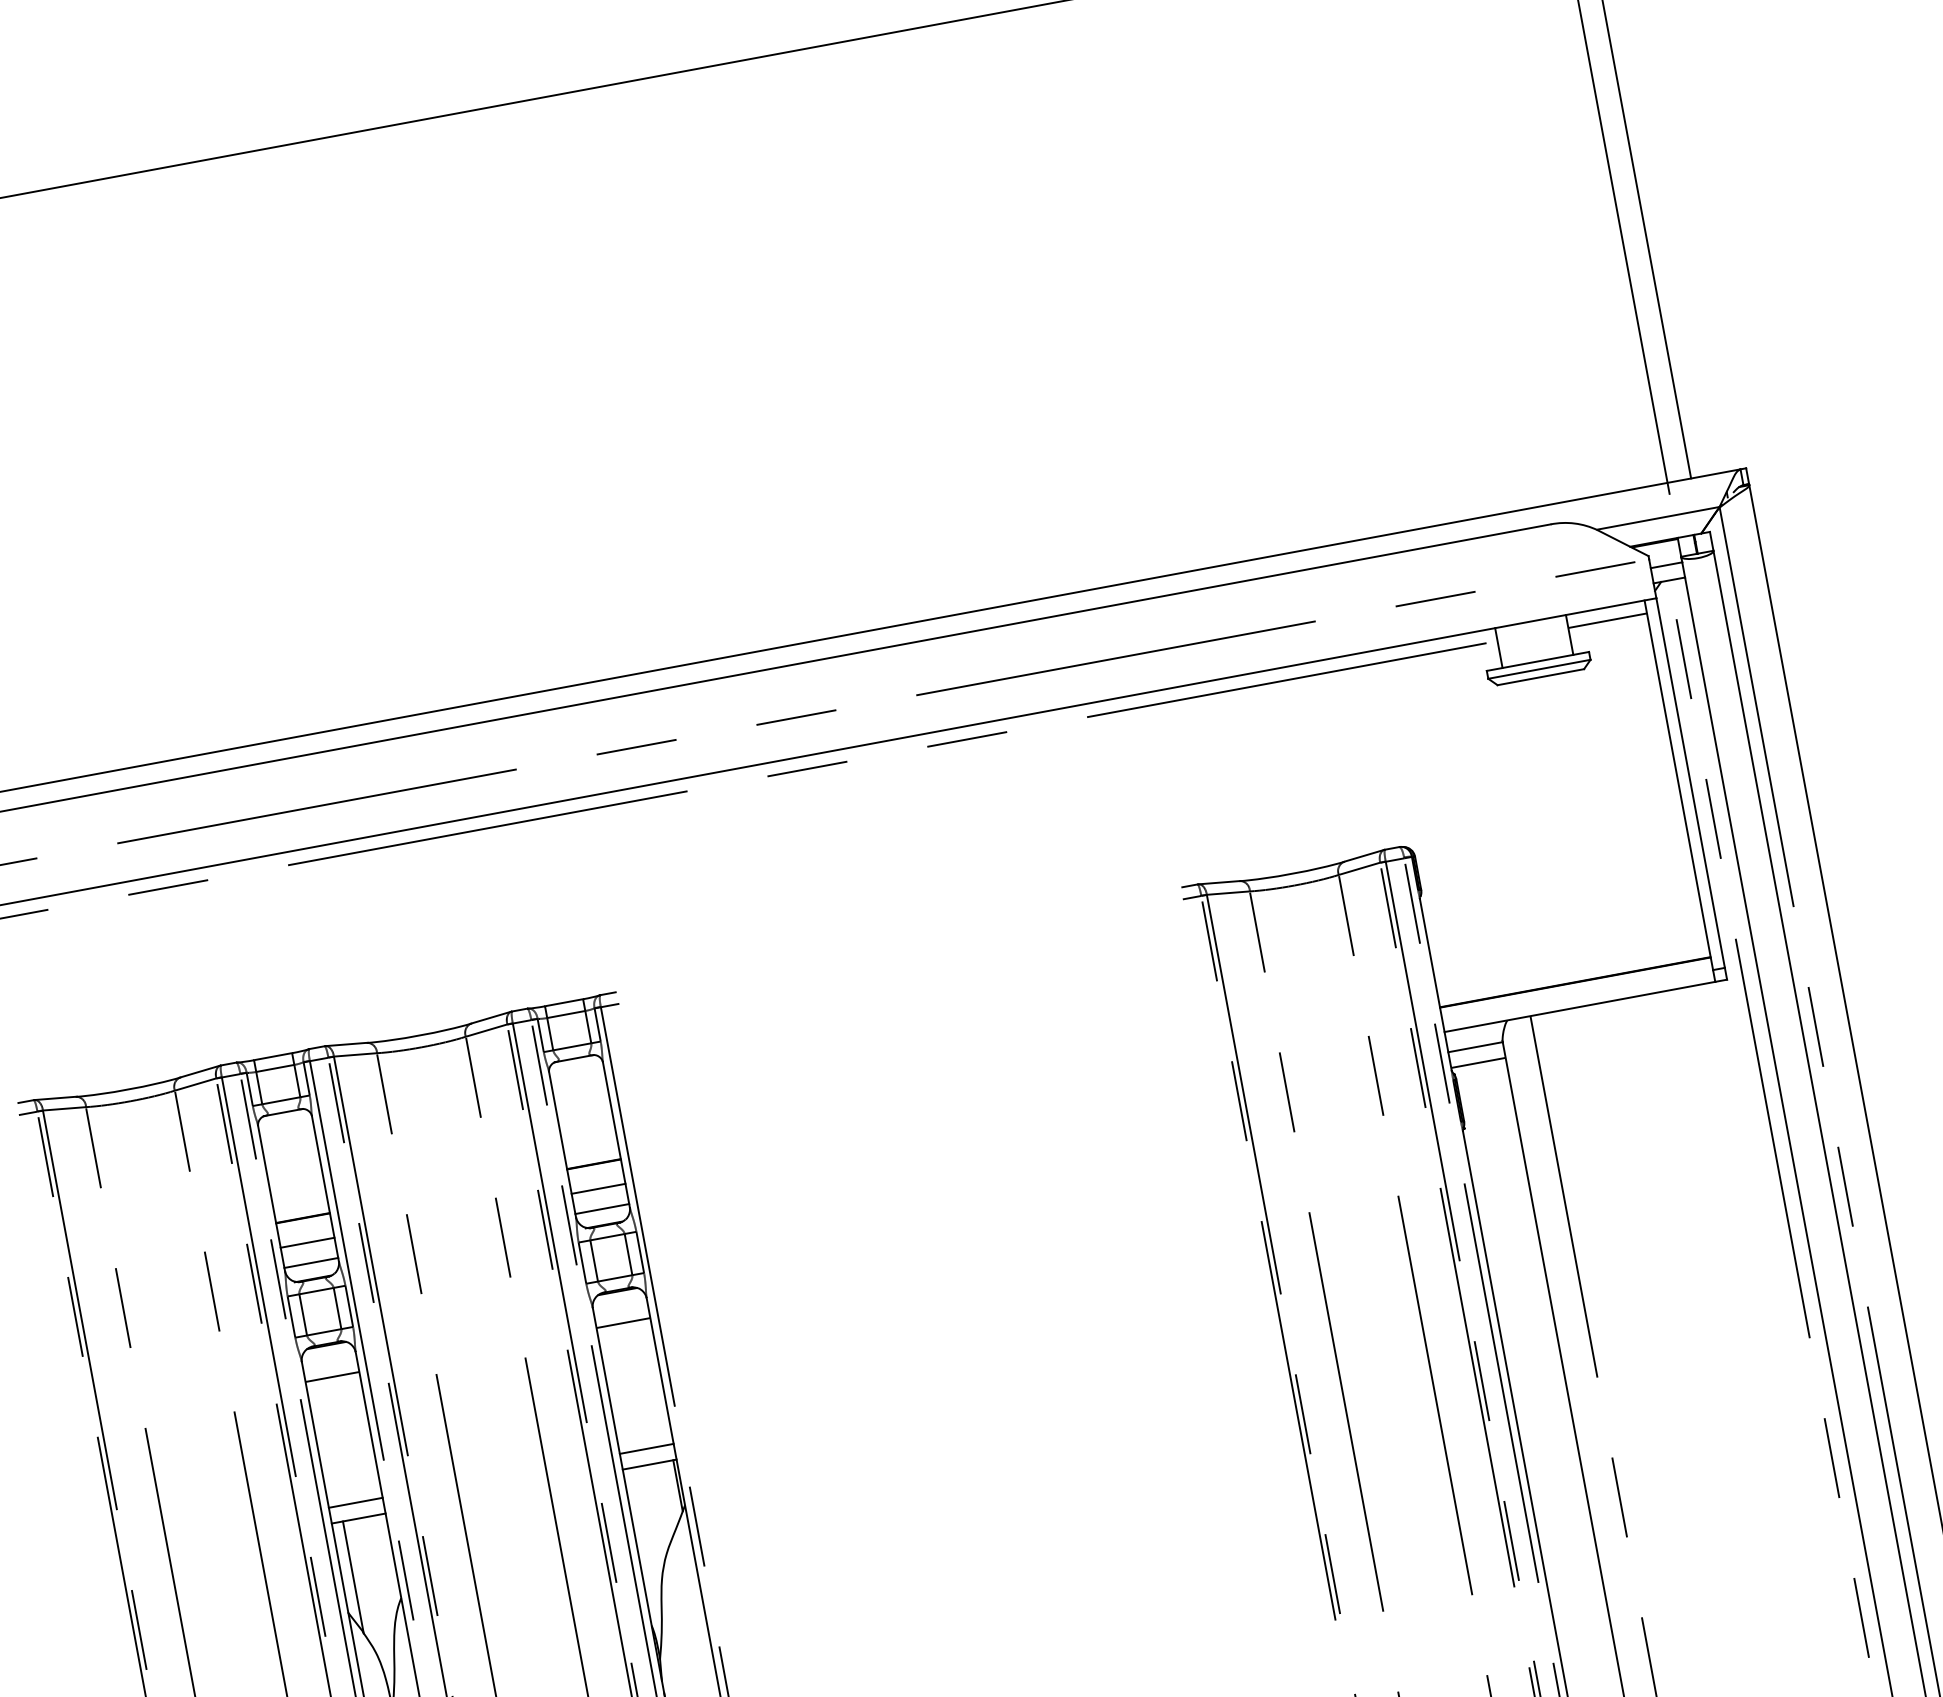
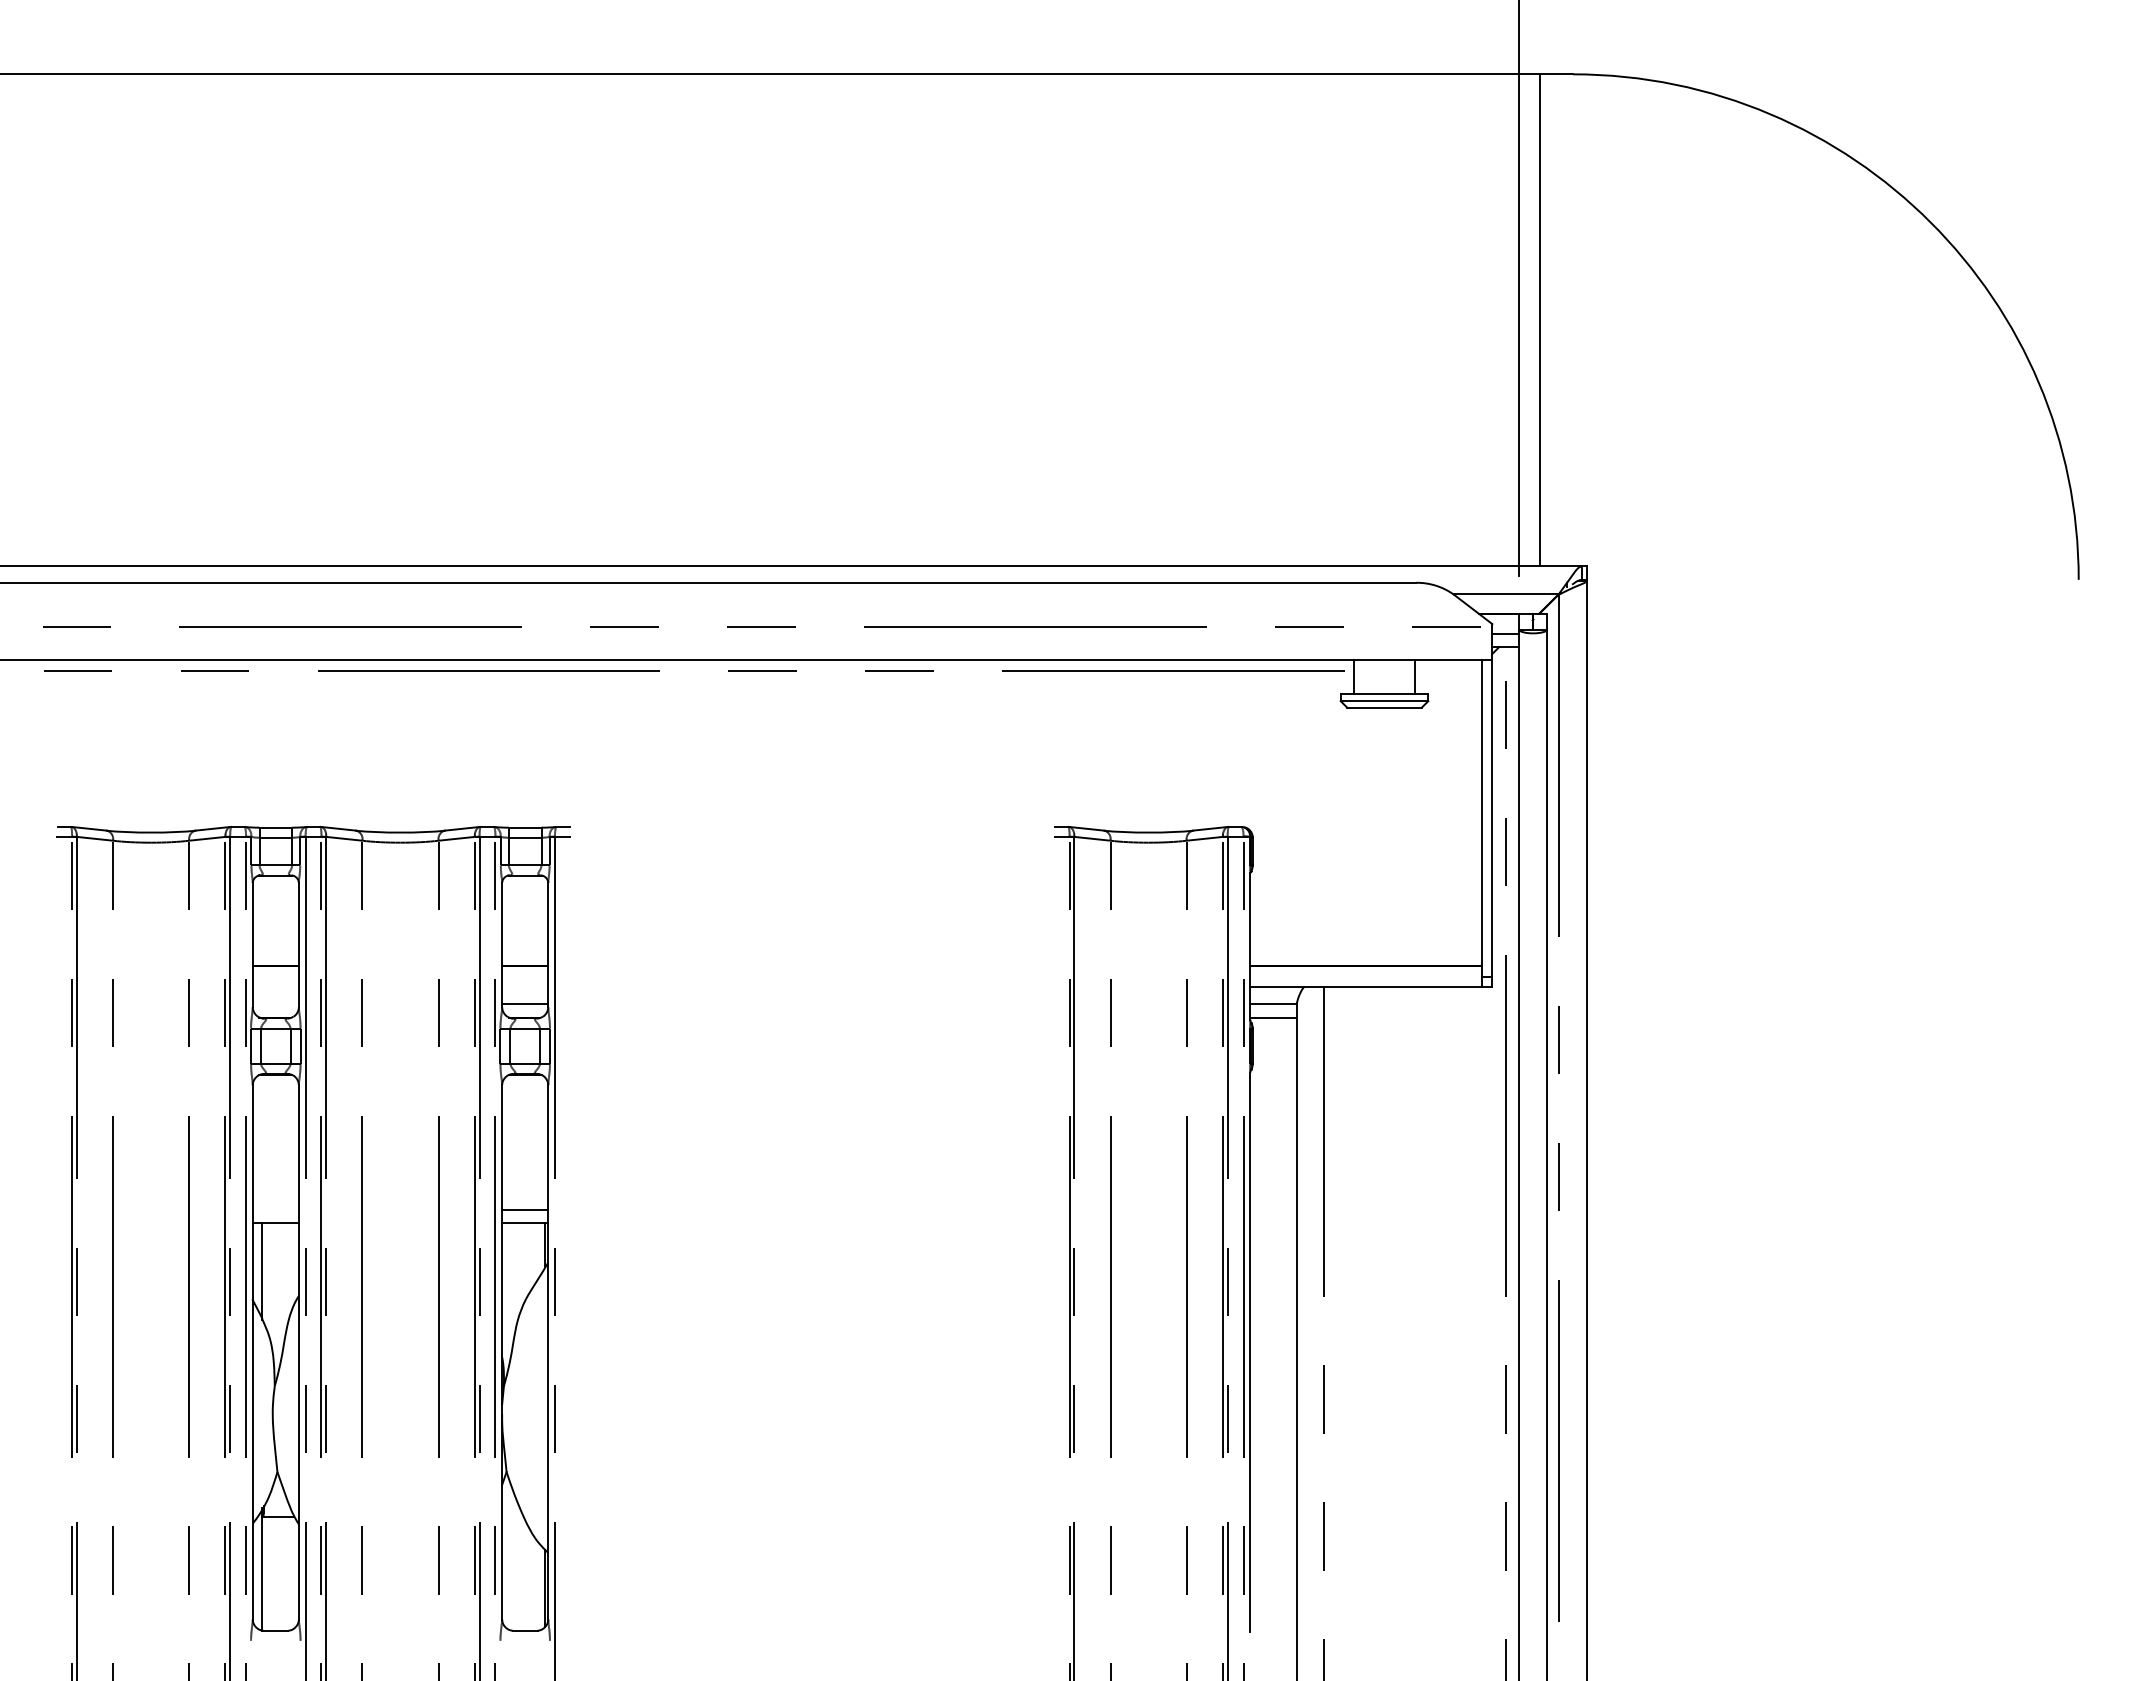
line: (1607, 620) -> (1448, 671), removed
line: (599, 1189) -> (525, 987), removed
line: (307, 1243) -> (275, 987), removed
line: (310, 1263) -> (275, 1004), removed
line: (623, 1323) -> (525, 1102), removed
line: (332, 1377) -> (275, 1102), removed
line: (355, 1502) -> (275, 1209), removed

